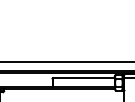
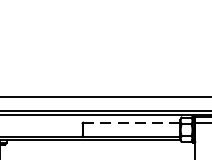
line: (83, 78) -> (131, 123), solid -> dashed

